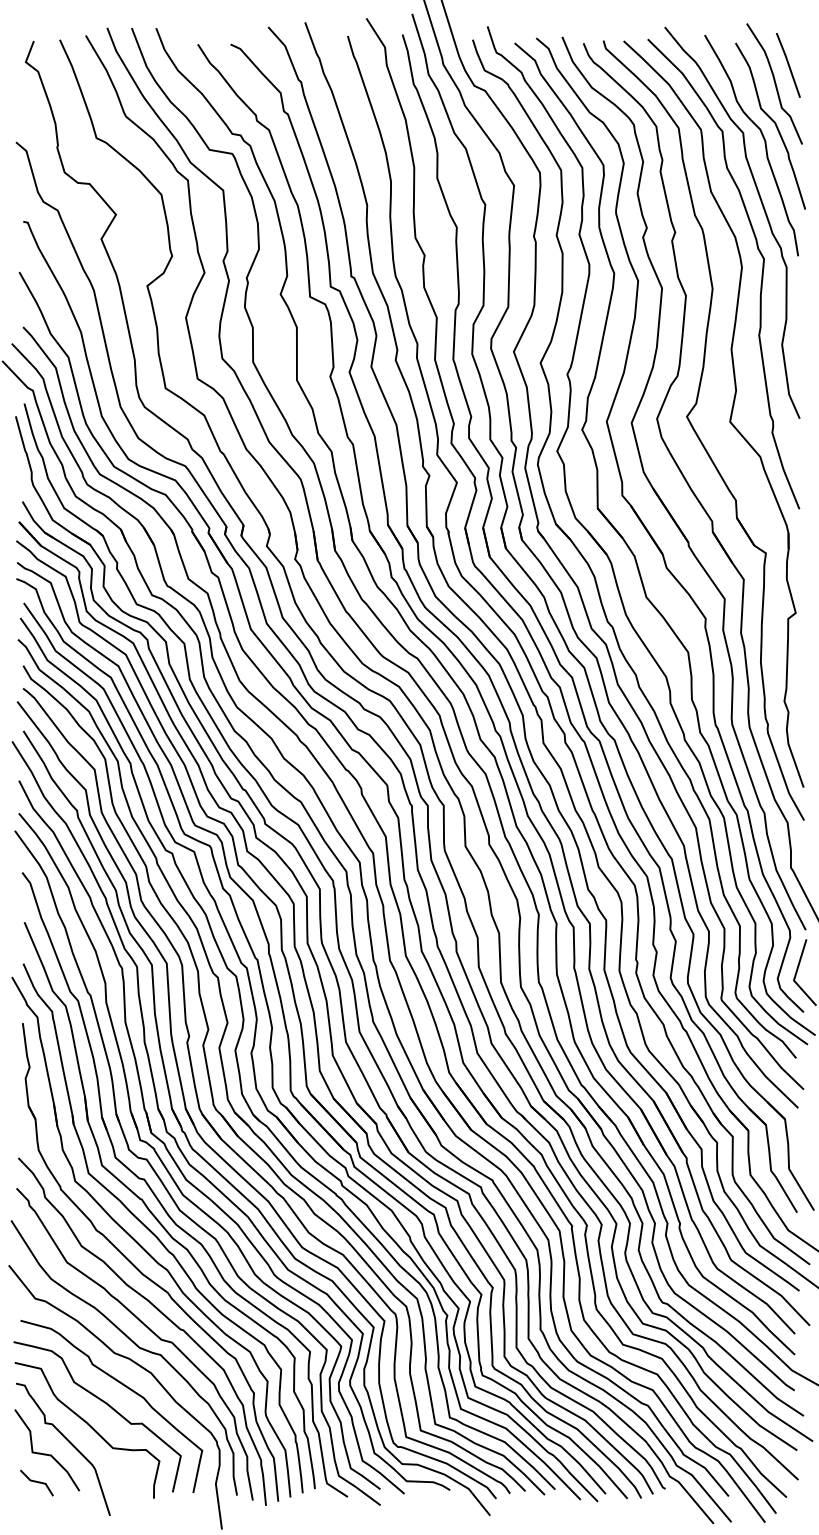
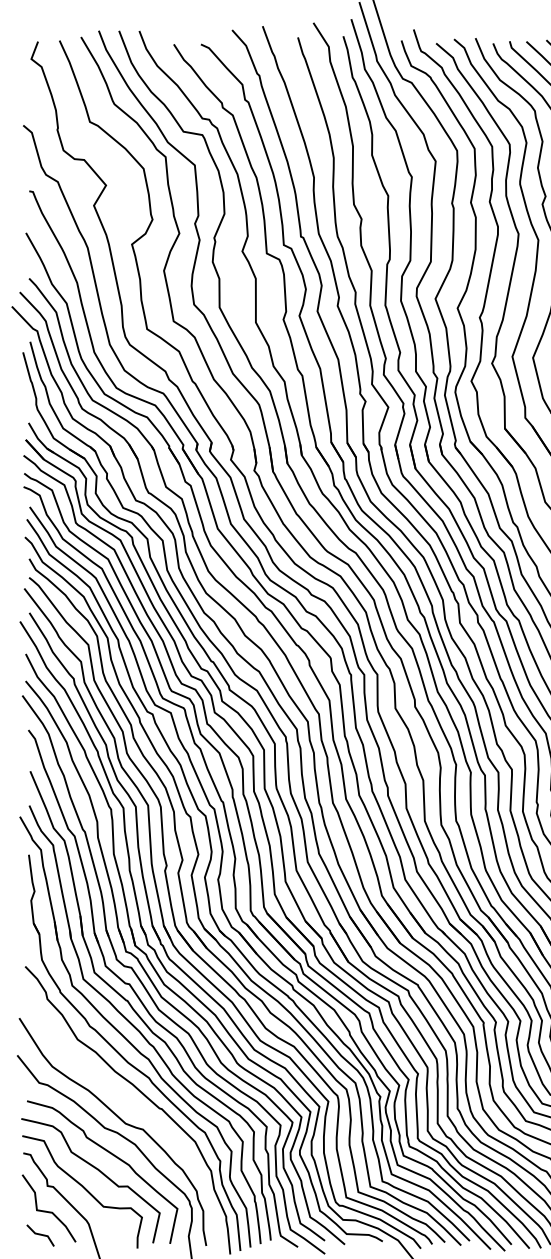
curve: (148, 1329) -> (132, 1108), removed

